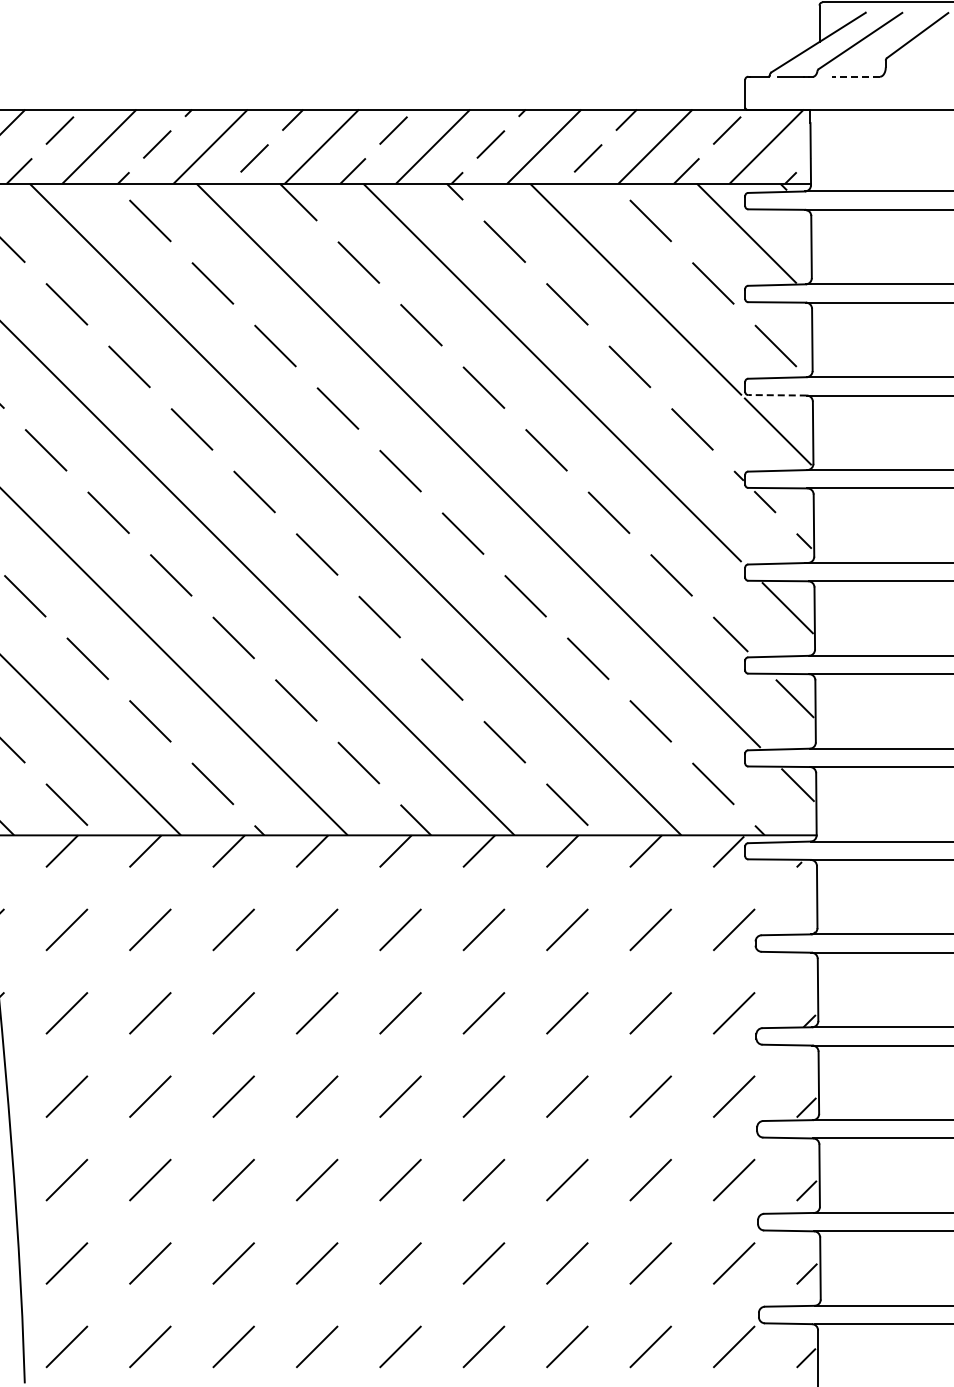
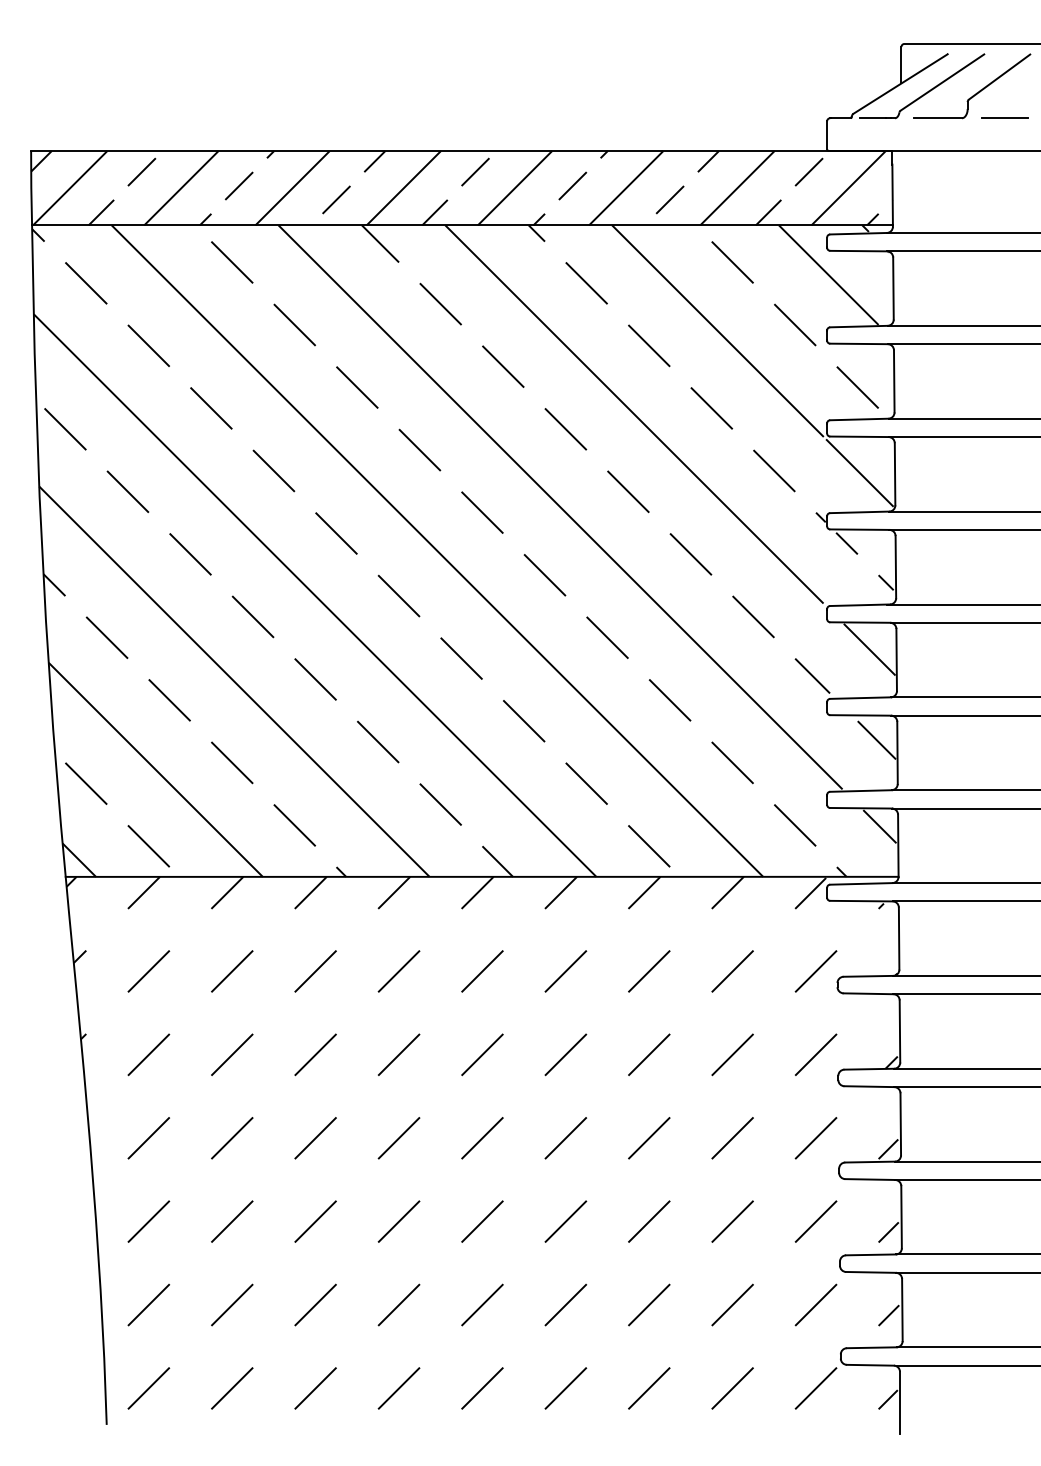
line: (855, 76) -> (937, 118), dashed -> solid
line: (922, 76) -> (1004, 118), added
line: (776, 394) -> (858, 436), dashed -> solid

